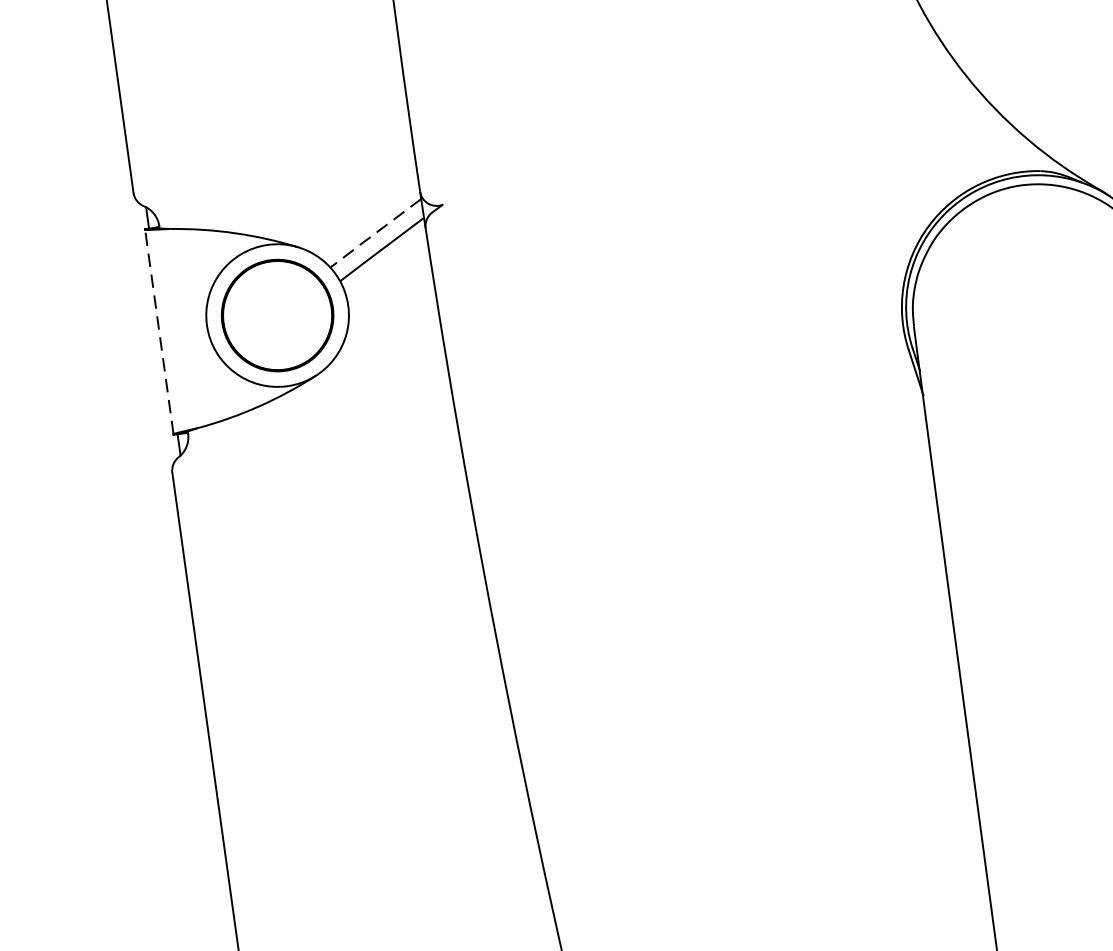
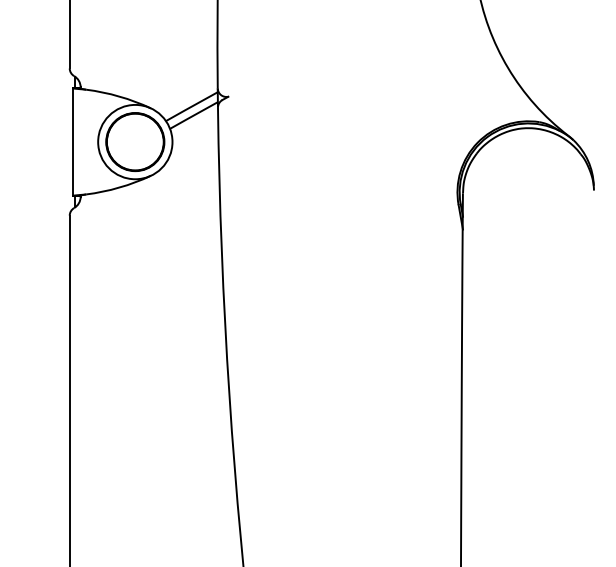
line: (373, 235) -> (190, 107), dashed -> solid
line: (160, 332) -> (73, 142), dashed -> solid

